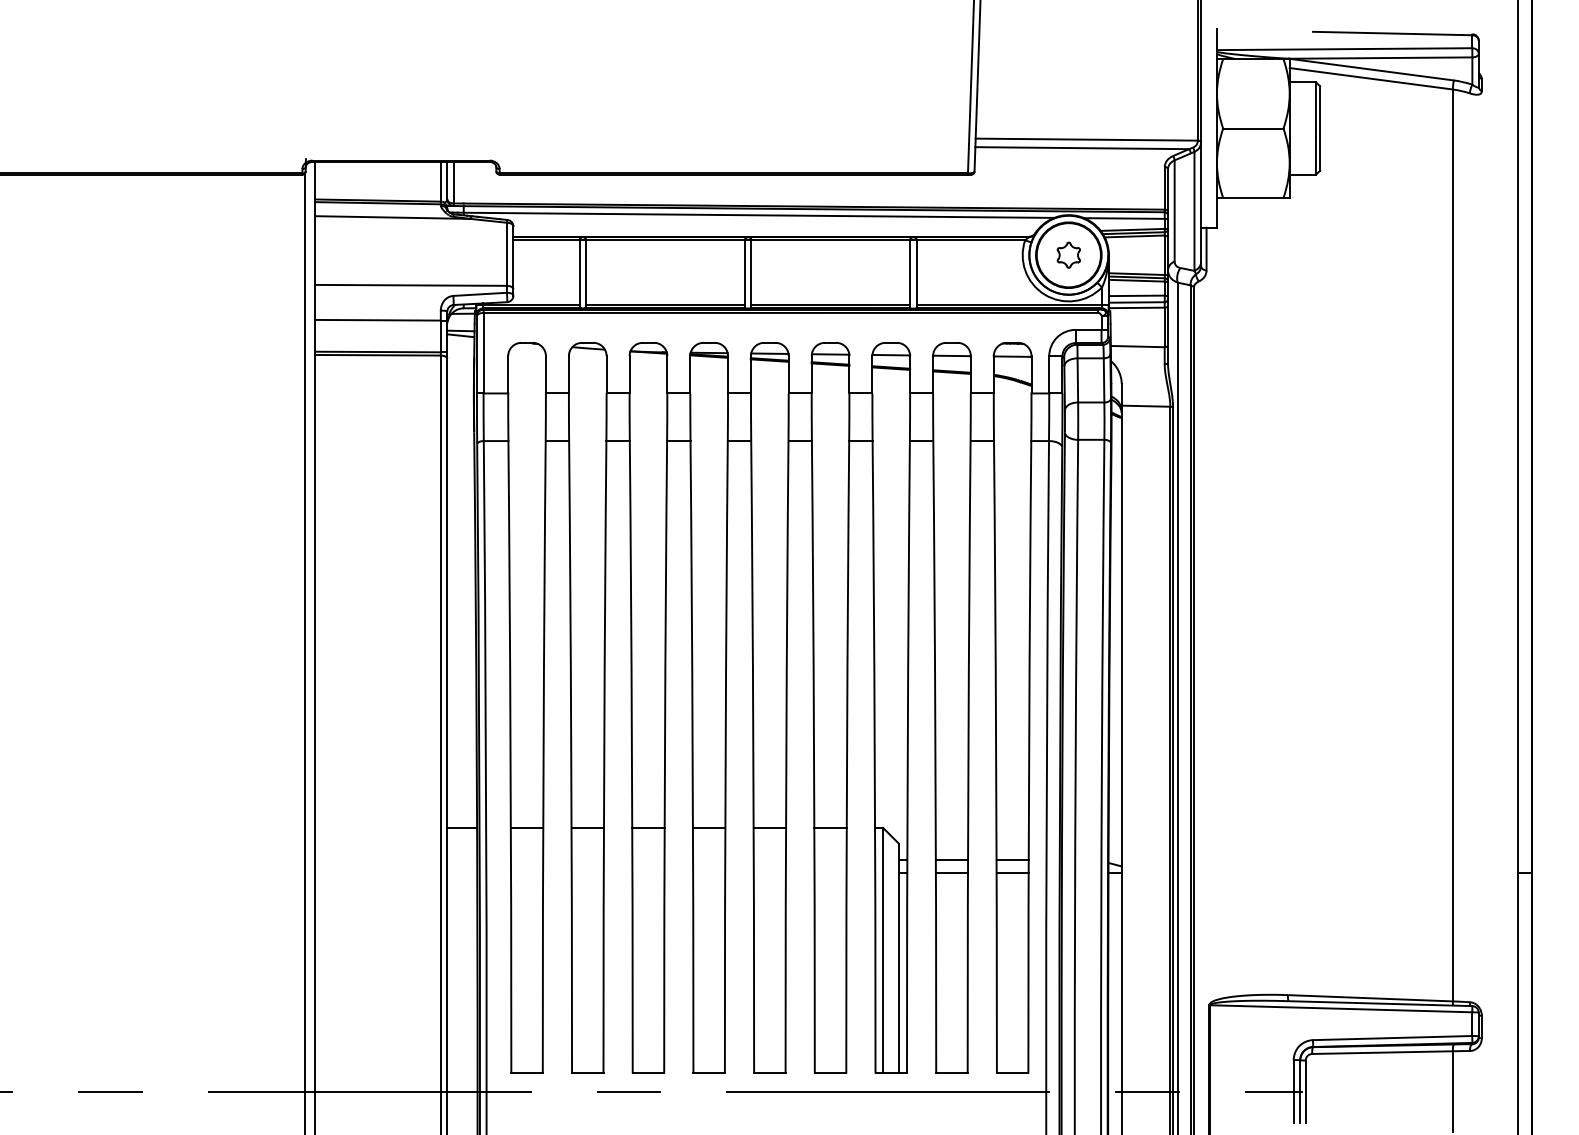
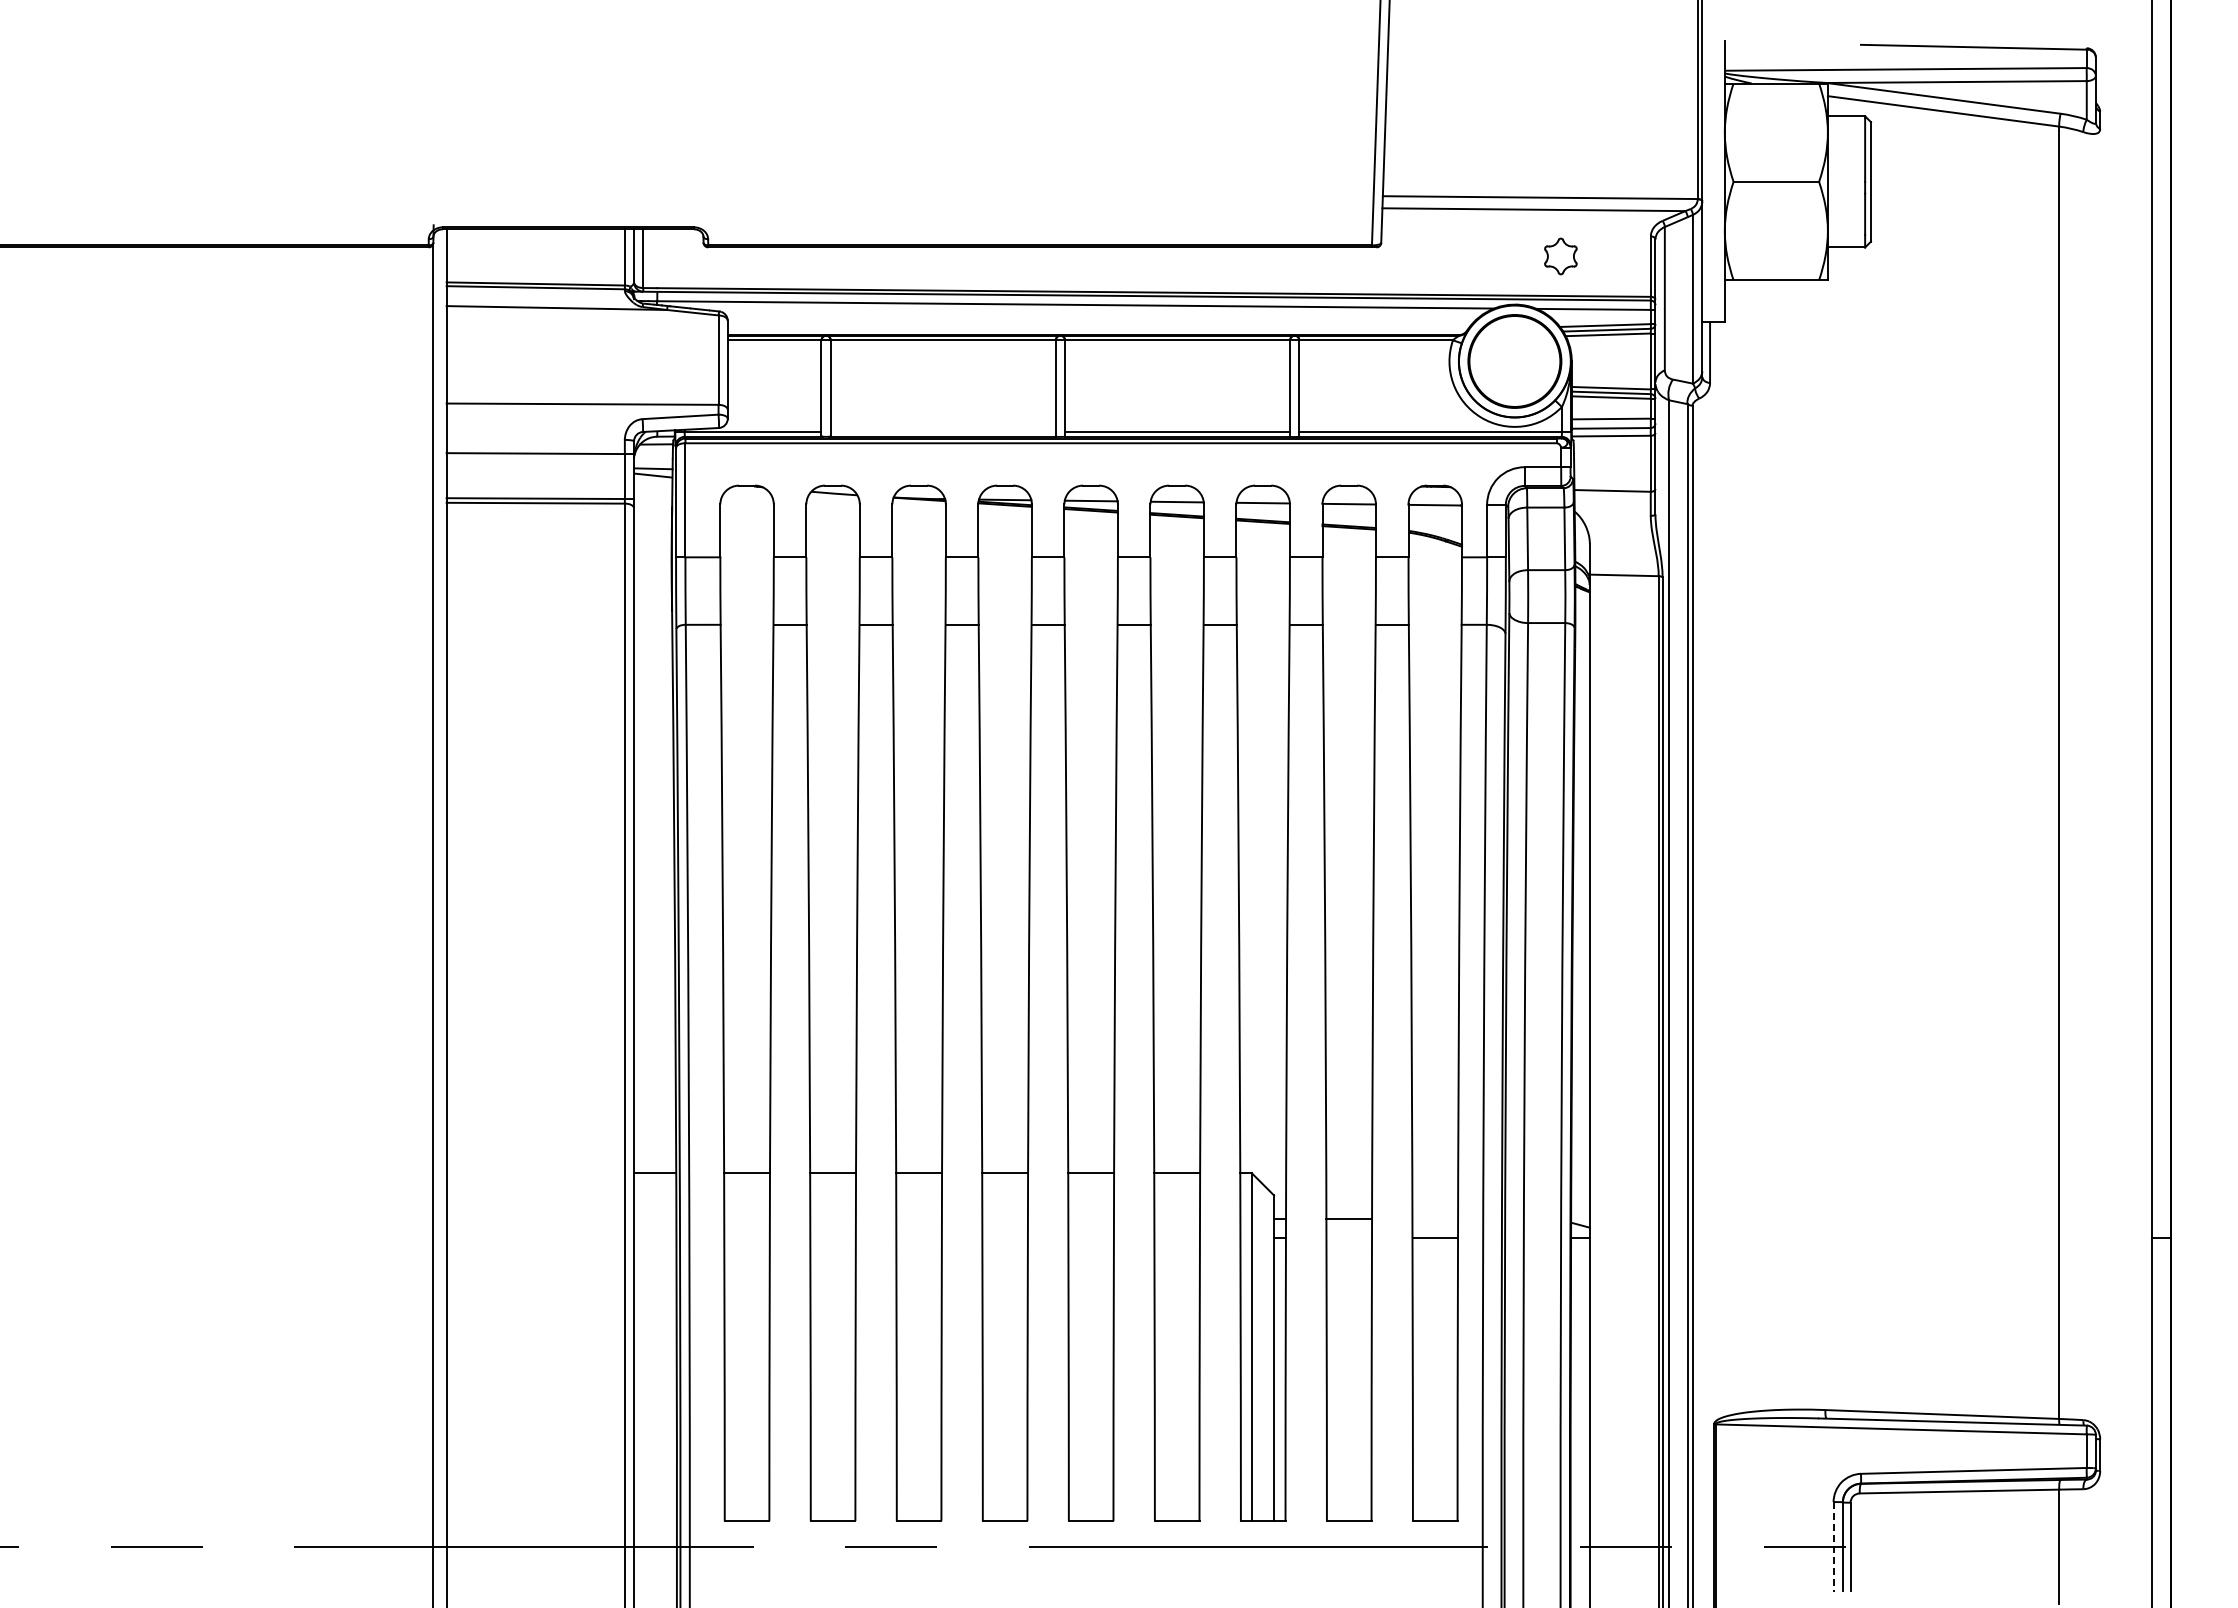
part: (1068, 255) -> (1560, 256), moved
line: (664, 305) -> (942, 432), removed
line: (1012, 859) -> (1435, 1218), removed
line: (951, 873) -> (1348, 1237), removed
line: (1293, 1091) -> (1833, 1546), solid -> dashed

